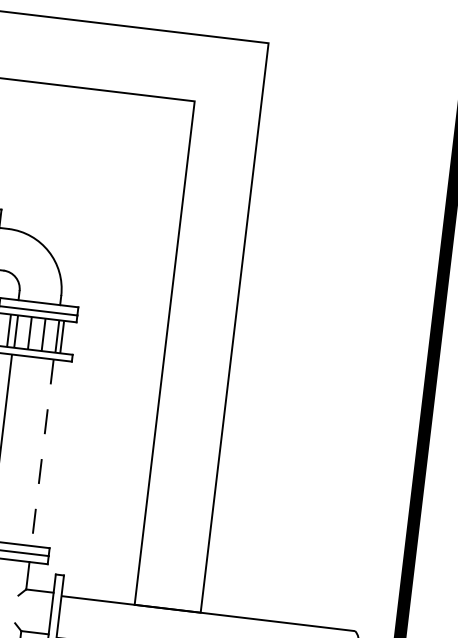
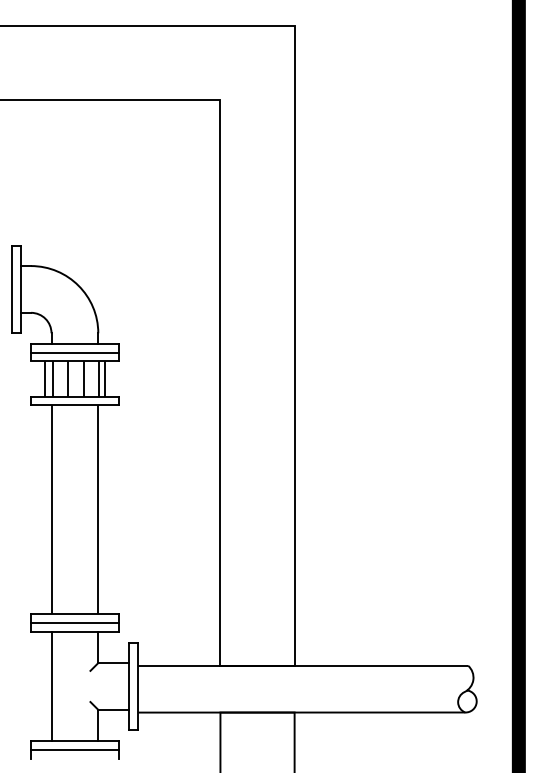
line: (42, 452) -> (98, 509), dashed -> solid

